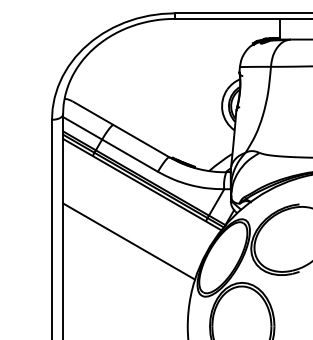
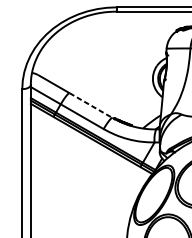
line: (141, 141) -> (91, 105), solid -> dashed
line: (129, 241) -> (81, 182), removed

